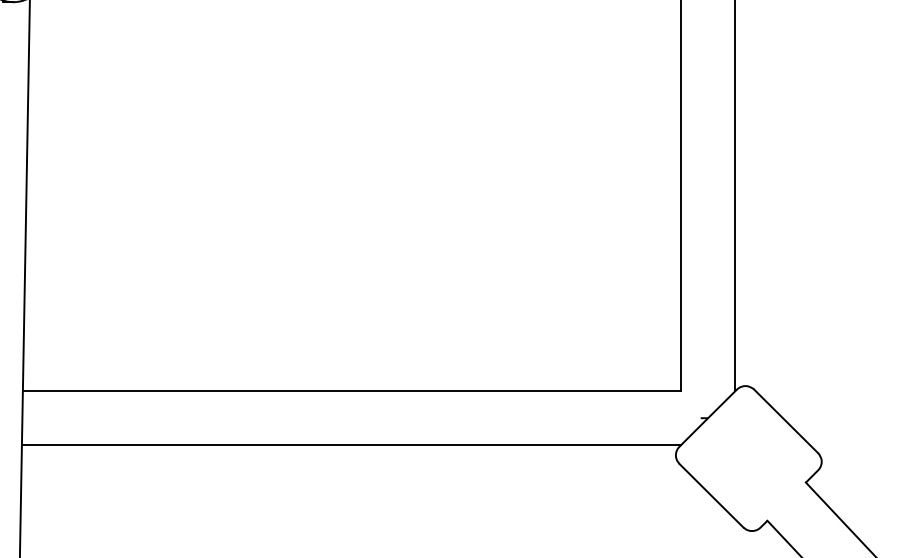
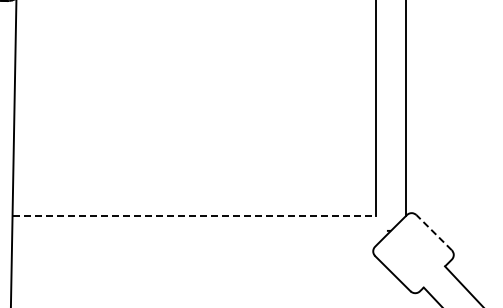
line: (352, 390) -> (194, 215), solid -> dashed
line: (786, 421) -> (434, 232), solid -> dashed
line: (352, 444) -> (194, 245), removed

